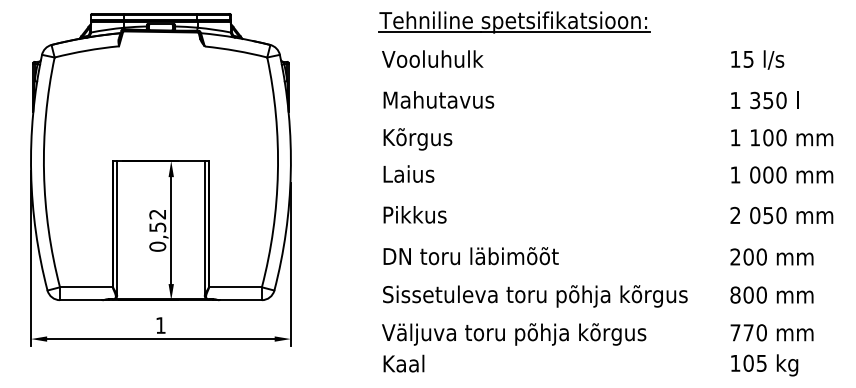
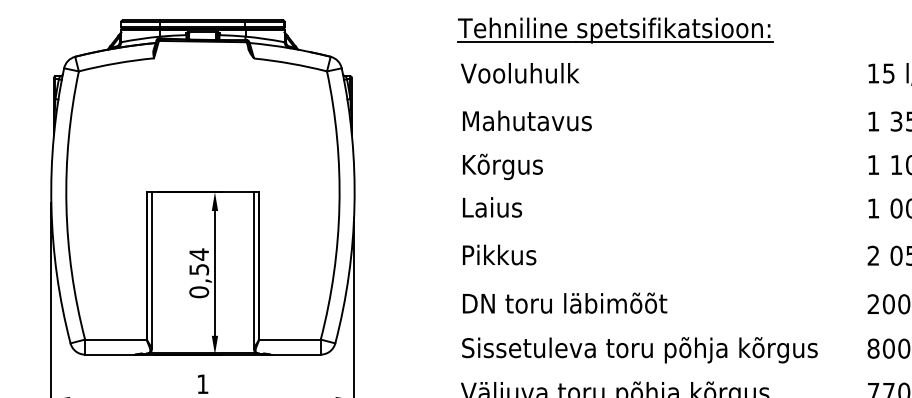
text: (157, 214) -> (198, 254), 0,52 -> 0,54

